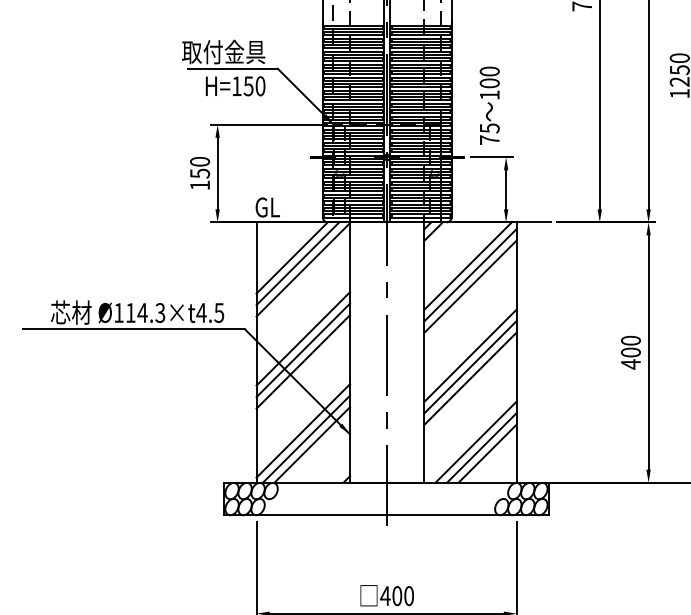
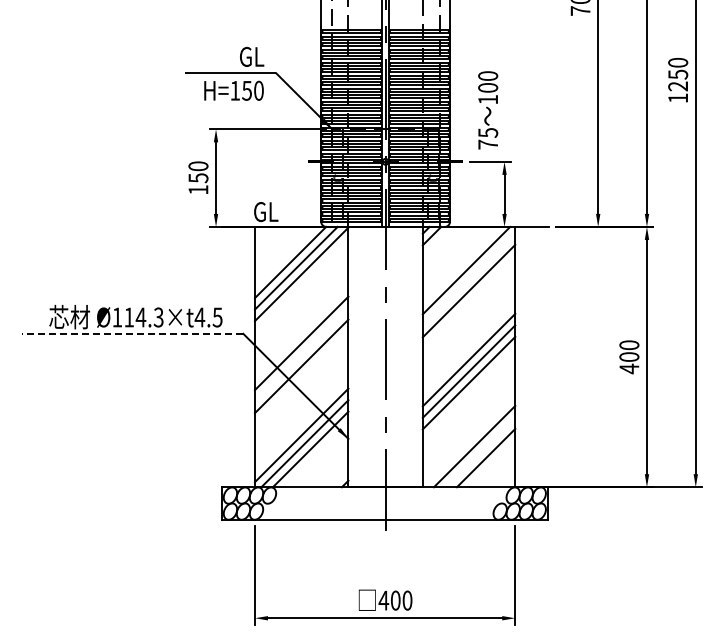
text: (224, 51) -> (222, 56), 取付金具 -> GL
line: (470, 274) -> (468, 279), removed
line: (134, 328) -> (132, 333), solid -> dashed
line: (303, 349) -> (301, 354), removed
line: (482, 447) -> (480, 452), removed

